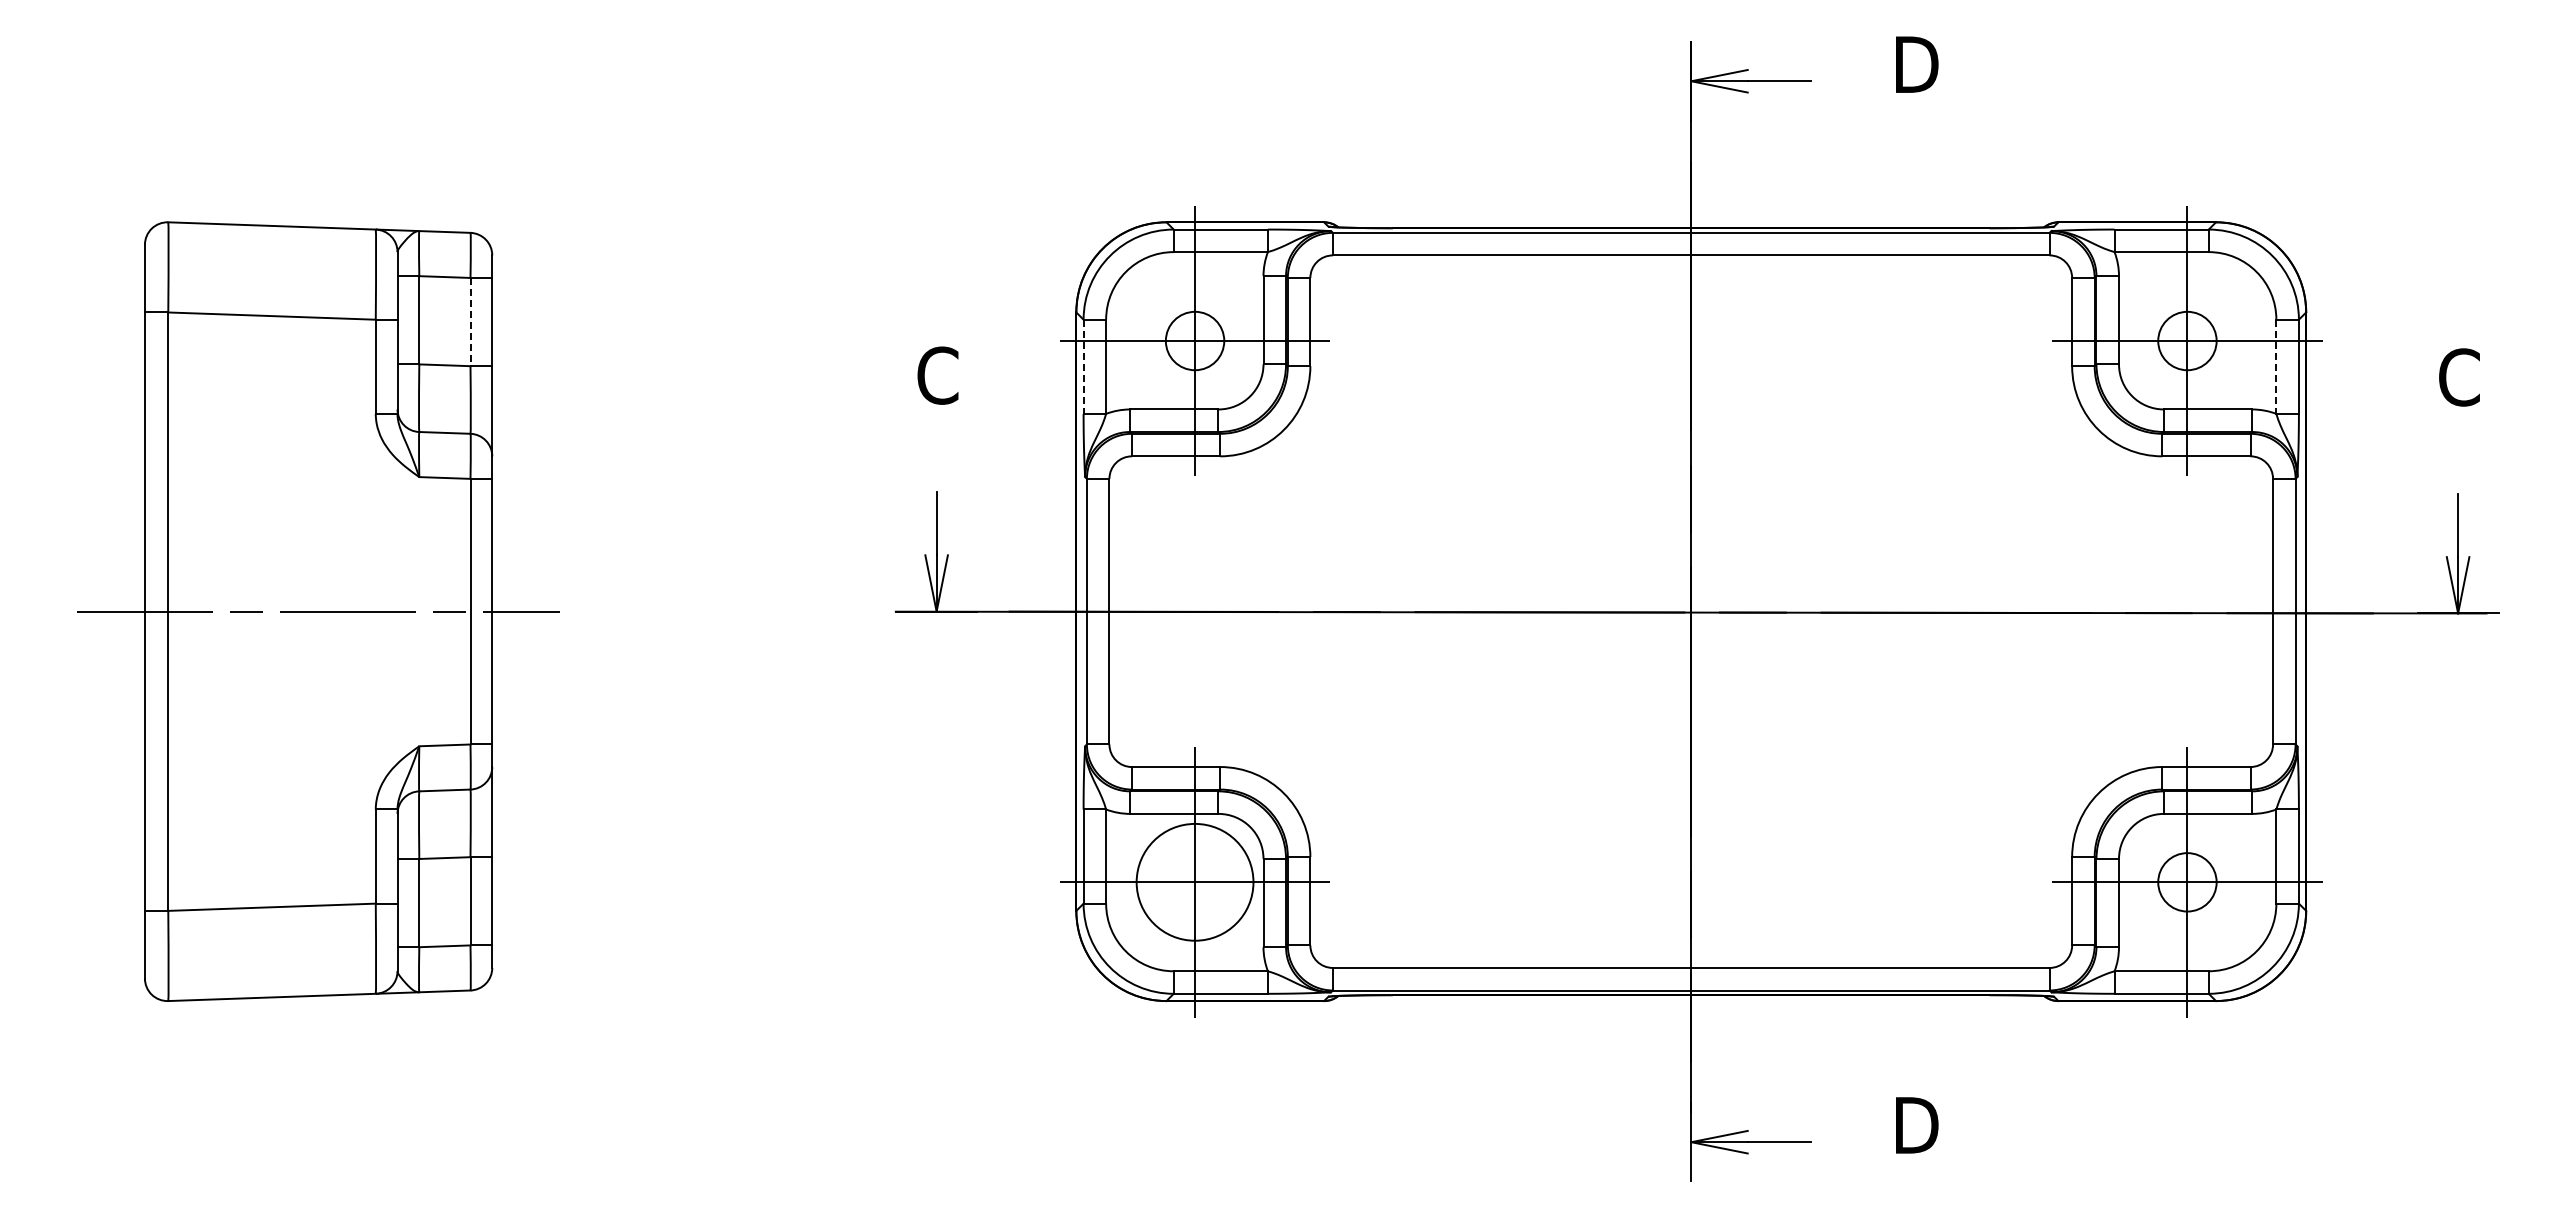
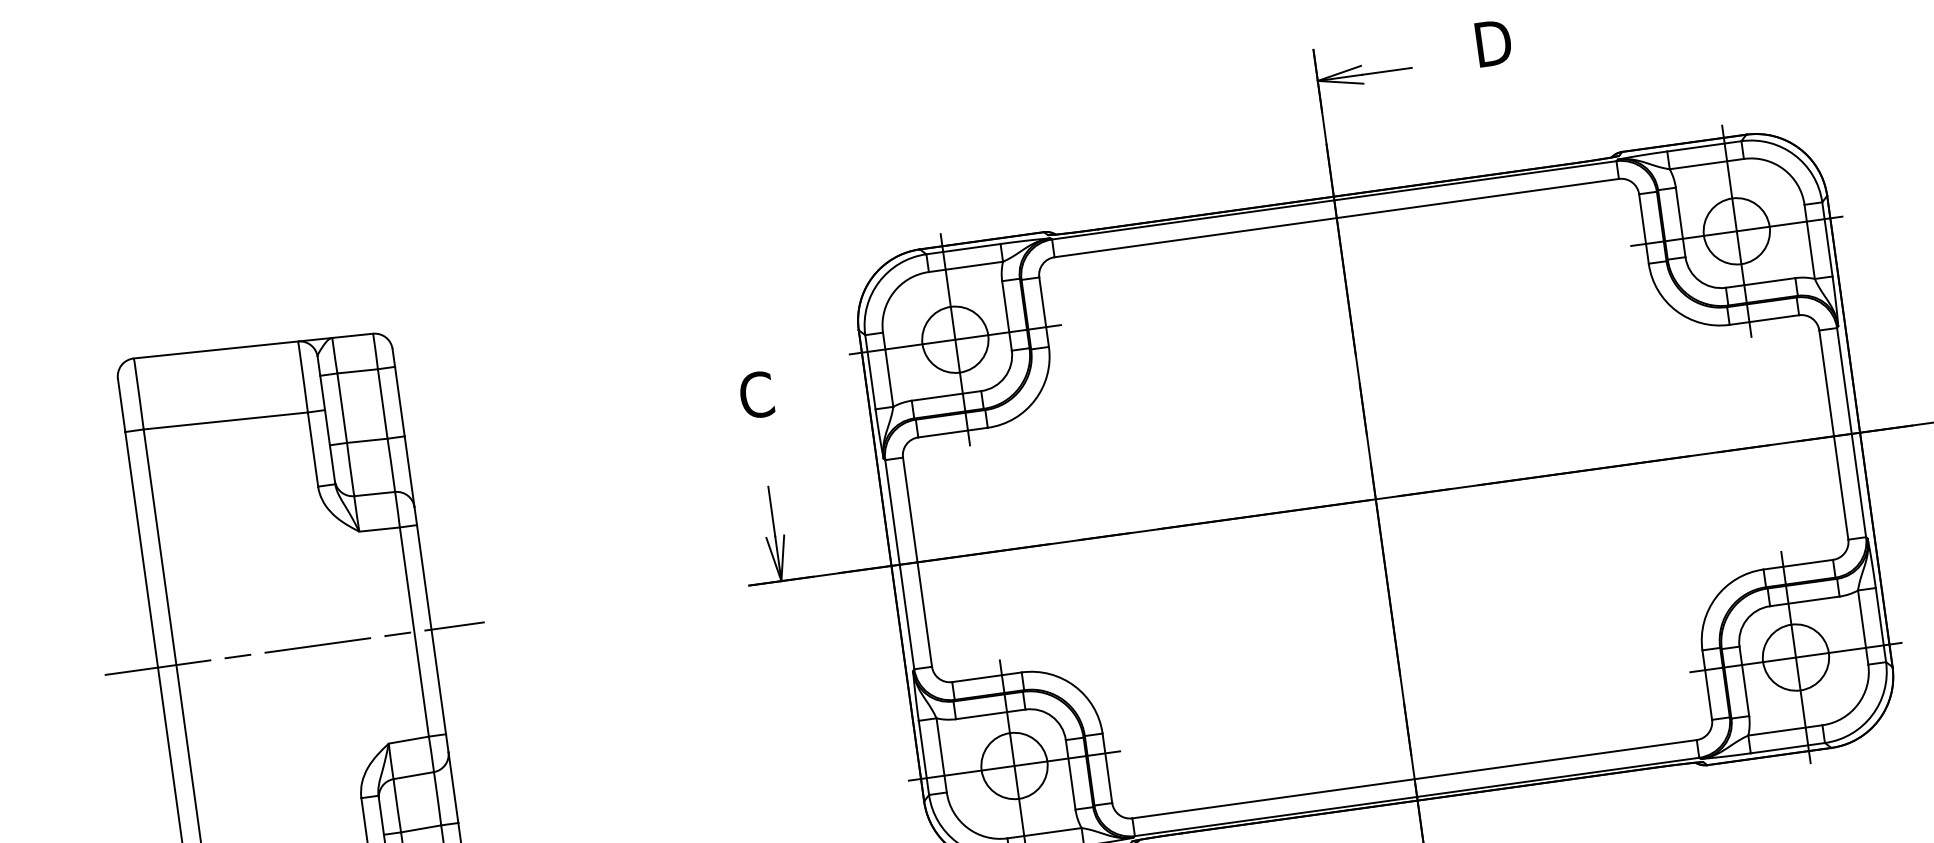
line: (470, 322) -> (382, 404), dashed -> solid
circle: (1194, 340) -> (954, 339), size x1.43
circle: (2187, 340) -> (1736, 230), size x1.43
line: (1083, 367) -> (870, 372), dashed -> solid
line: (2276, 367) -> (1809, 242), dashed -> solid
circle: (1194, 882) -> (1014, 766), size x0.71
circle: (2187, 882) -> (1796, 657), size x1.43

